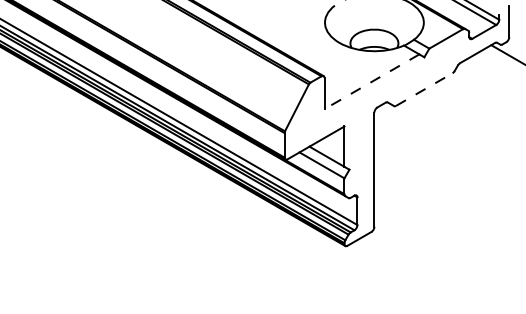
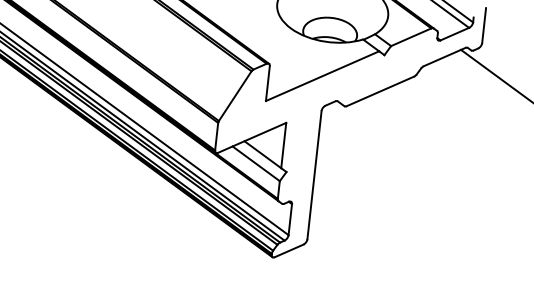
line: (371, 81) -> (322, 75), dashed -> solid
line: (424, 89) -> (380, 91), dashed -> solid

